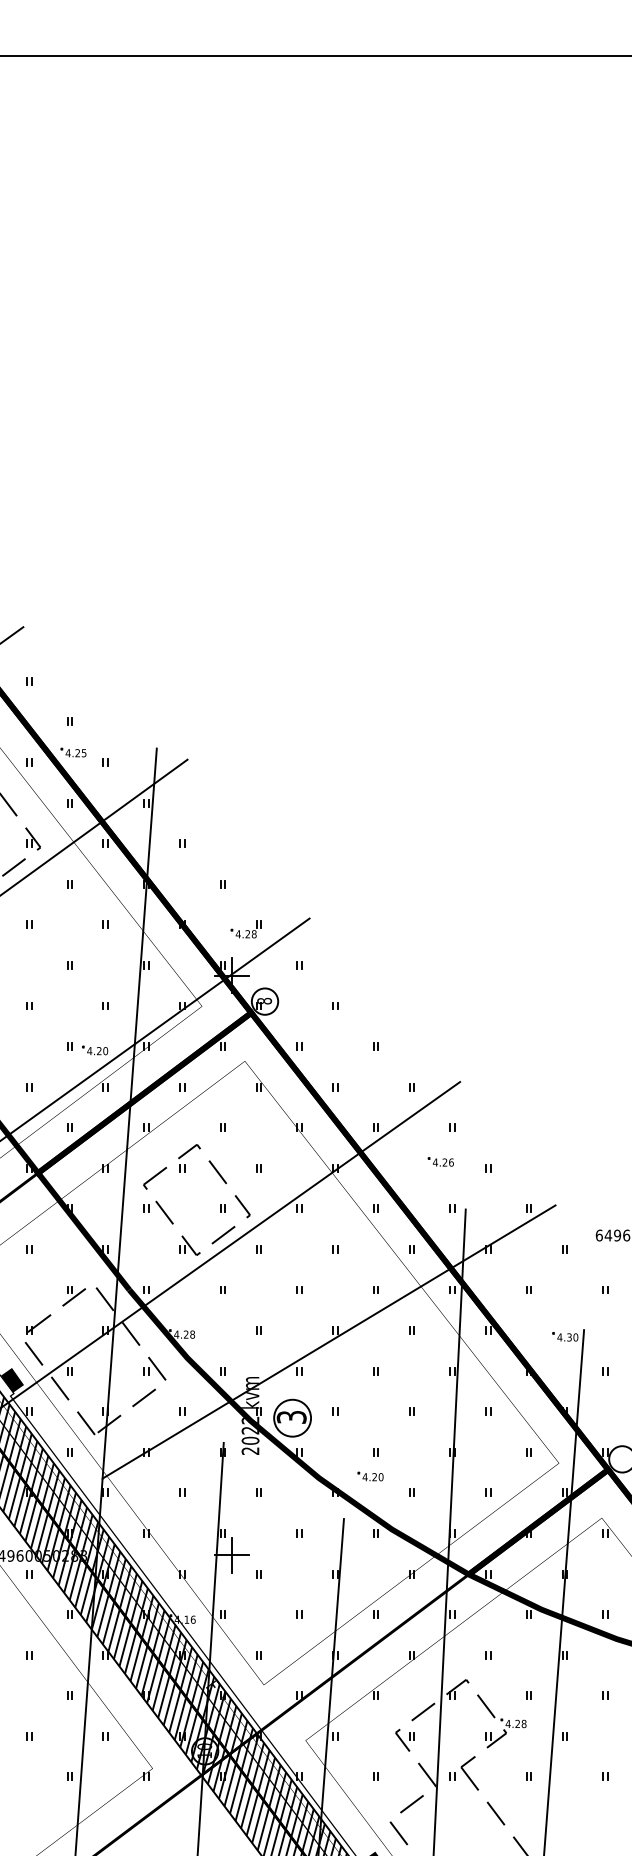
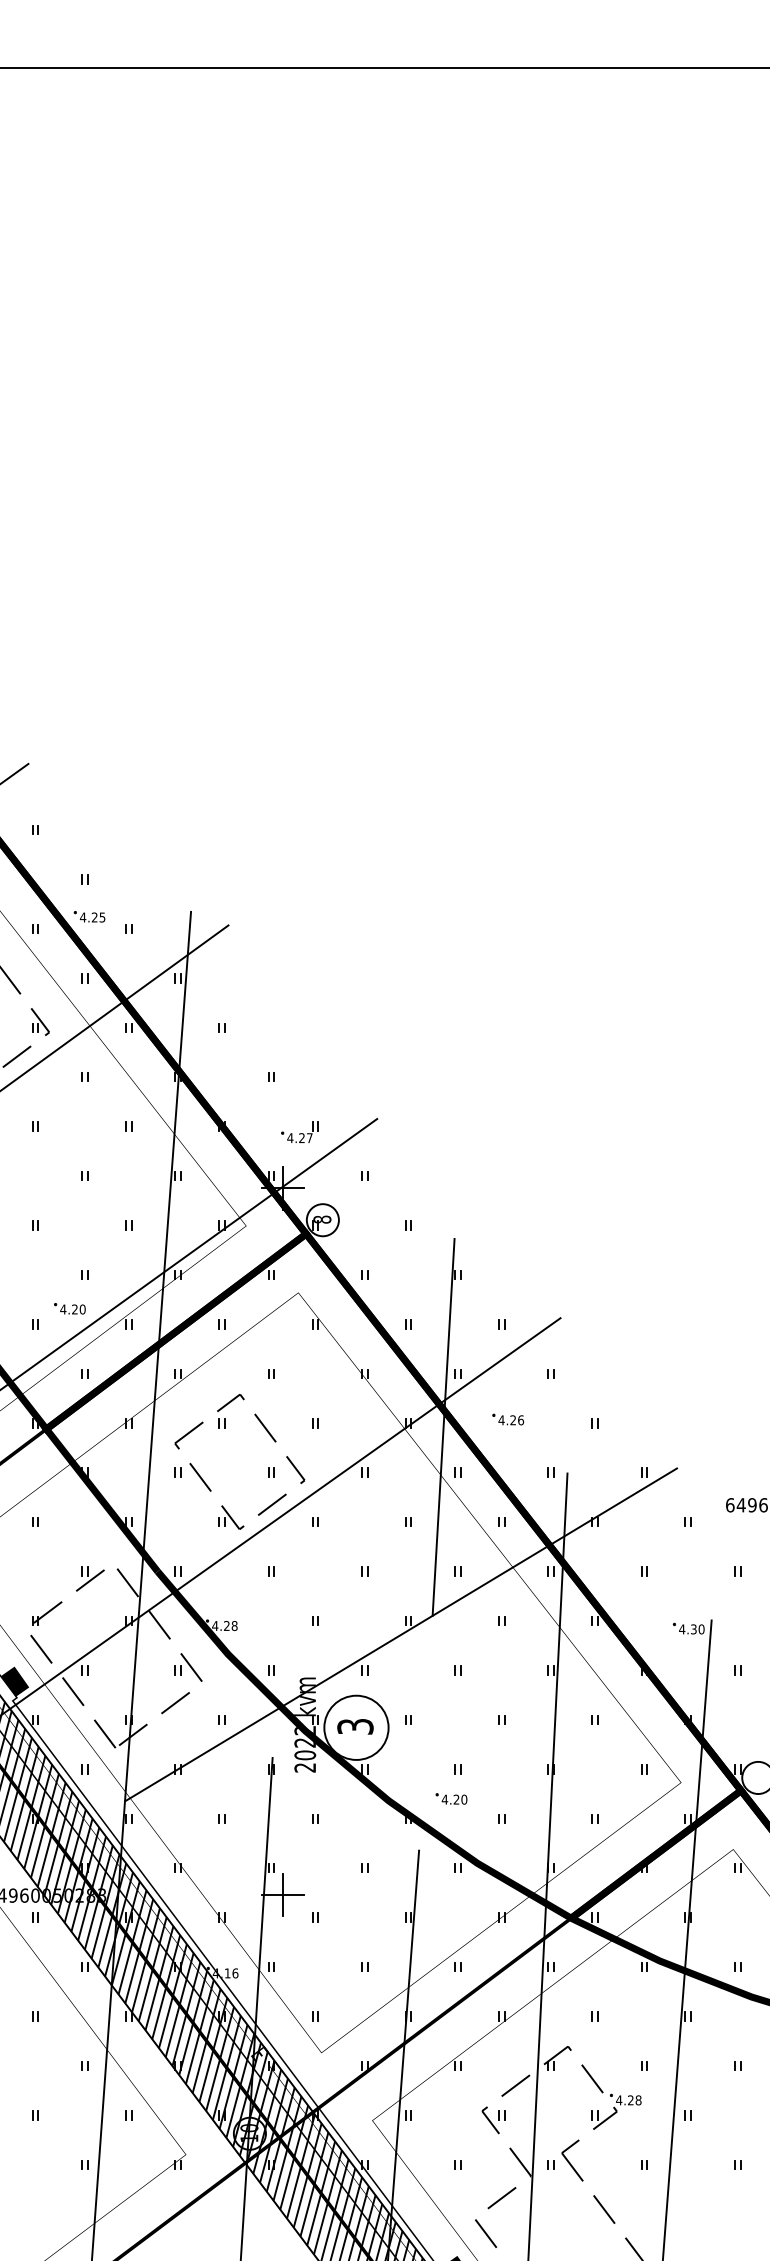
text: (254, 934) -> (309, 1138), 4.28 -> 4.27
part: (94, 1050) -> (69, 1308), moved
part: (441, 1161) -> (508, 1419), moved
line: (364, 1170) -> (443, 1426), added
circle: (292, 1417) -> (356, 1727), size x1.43

